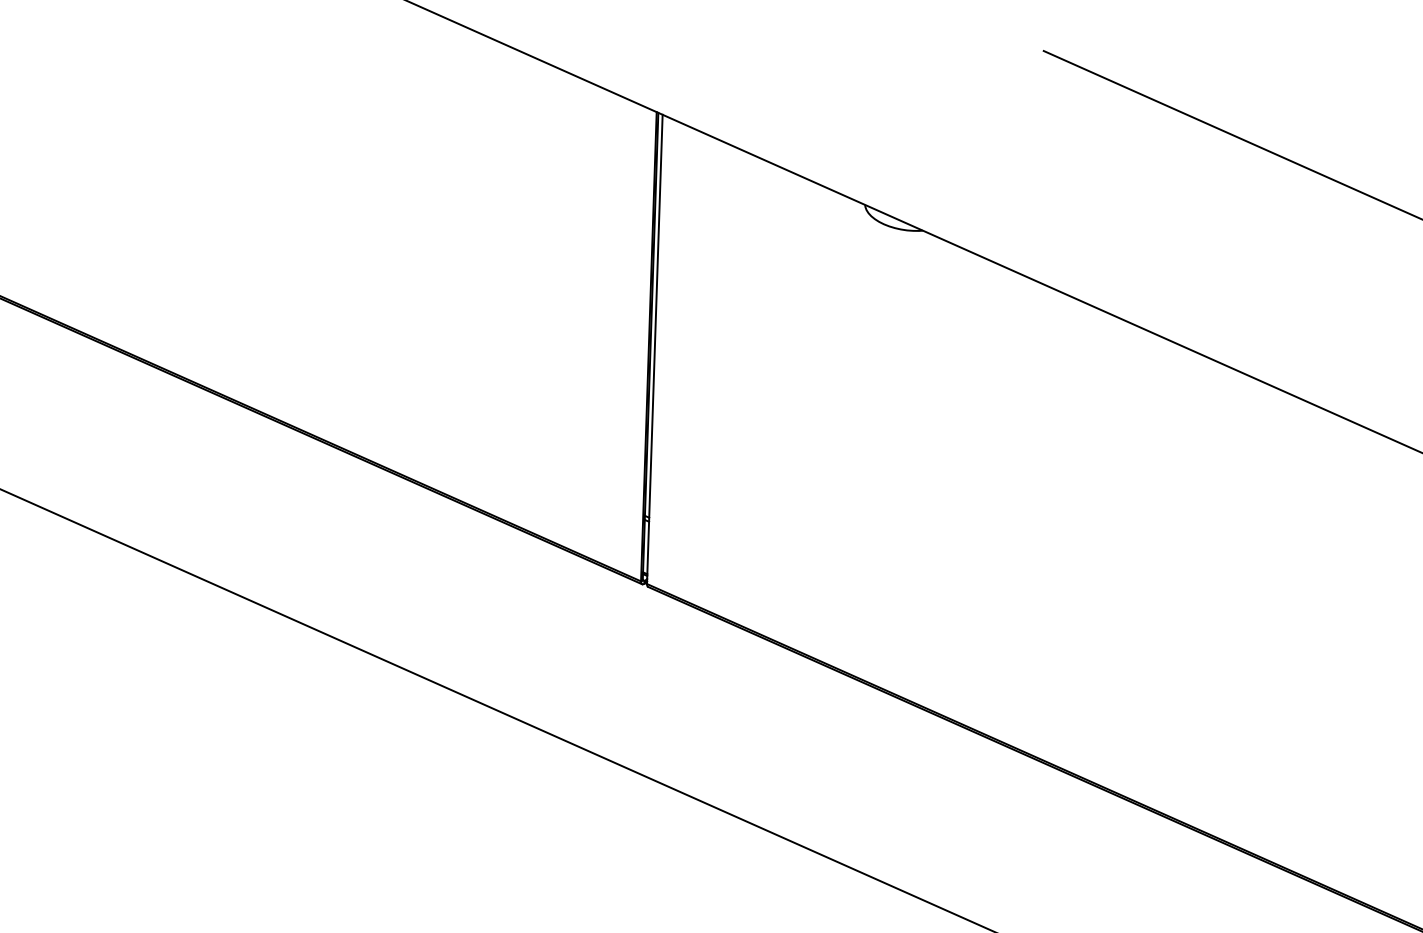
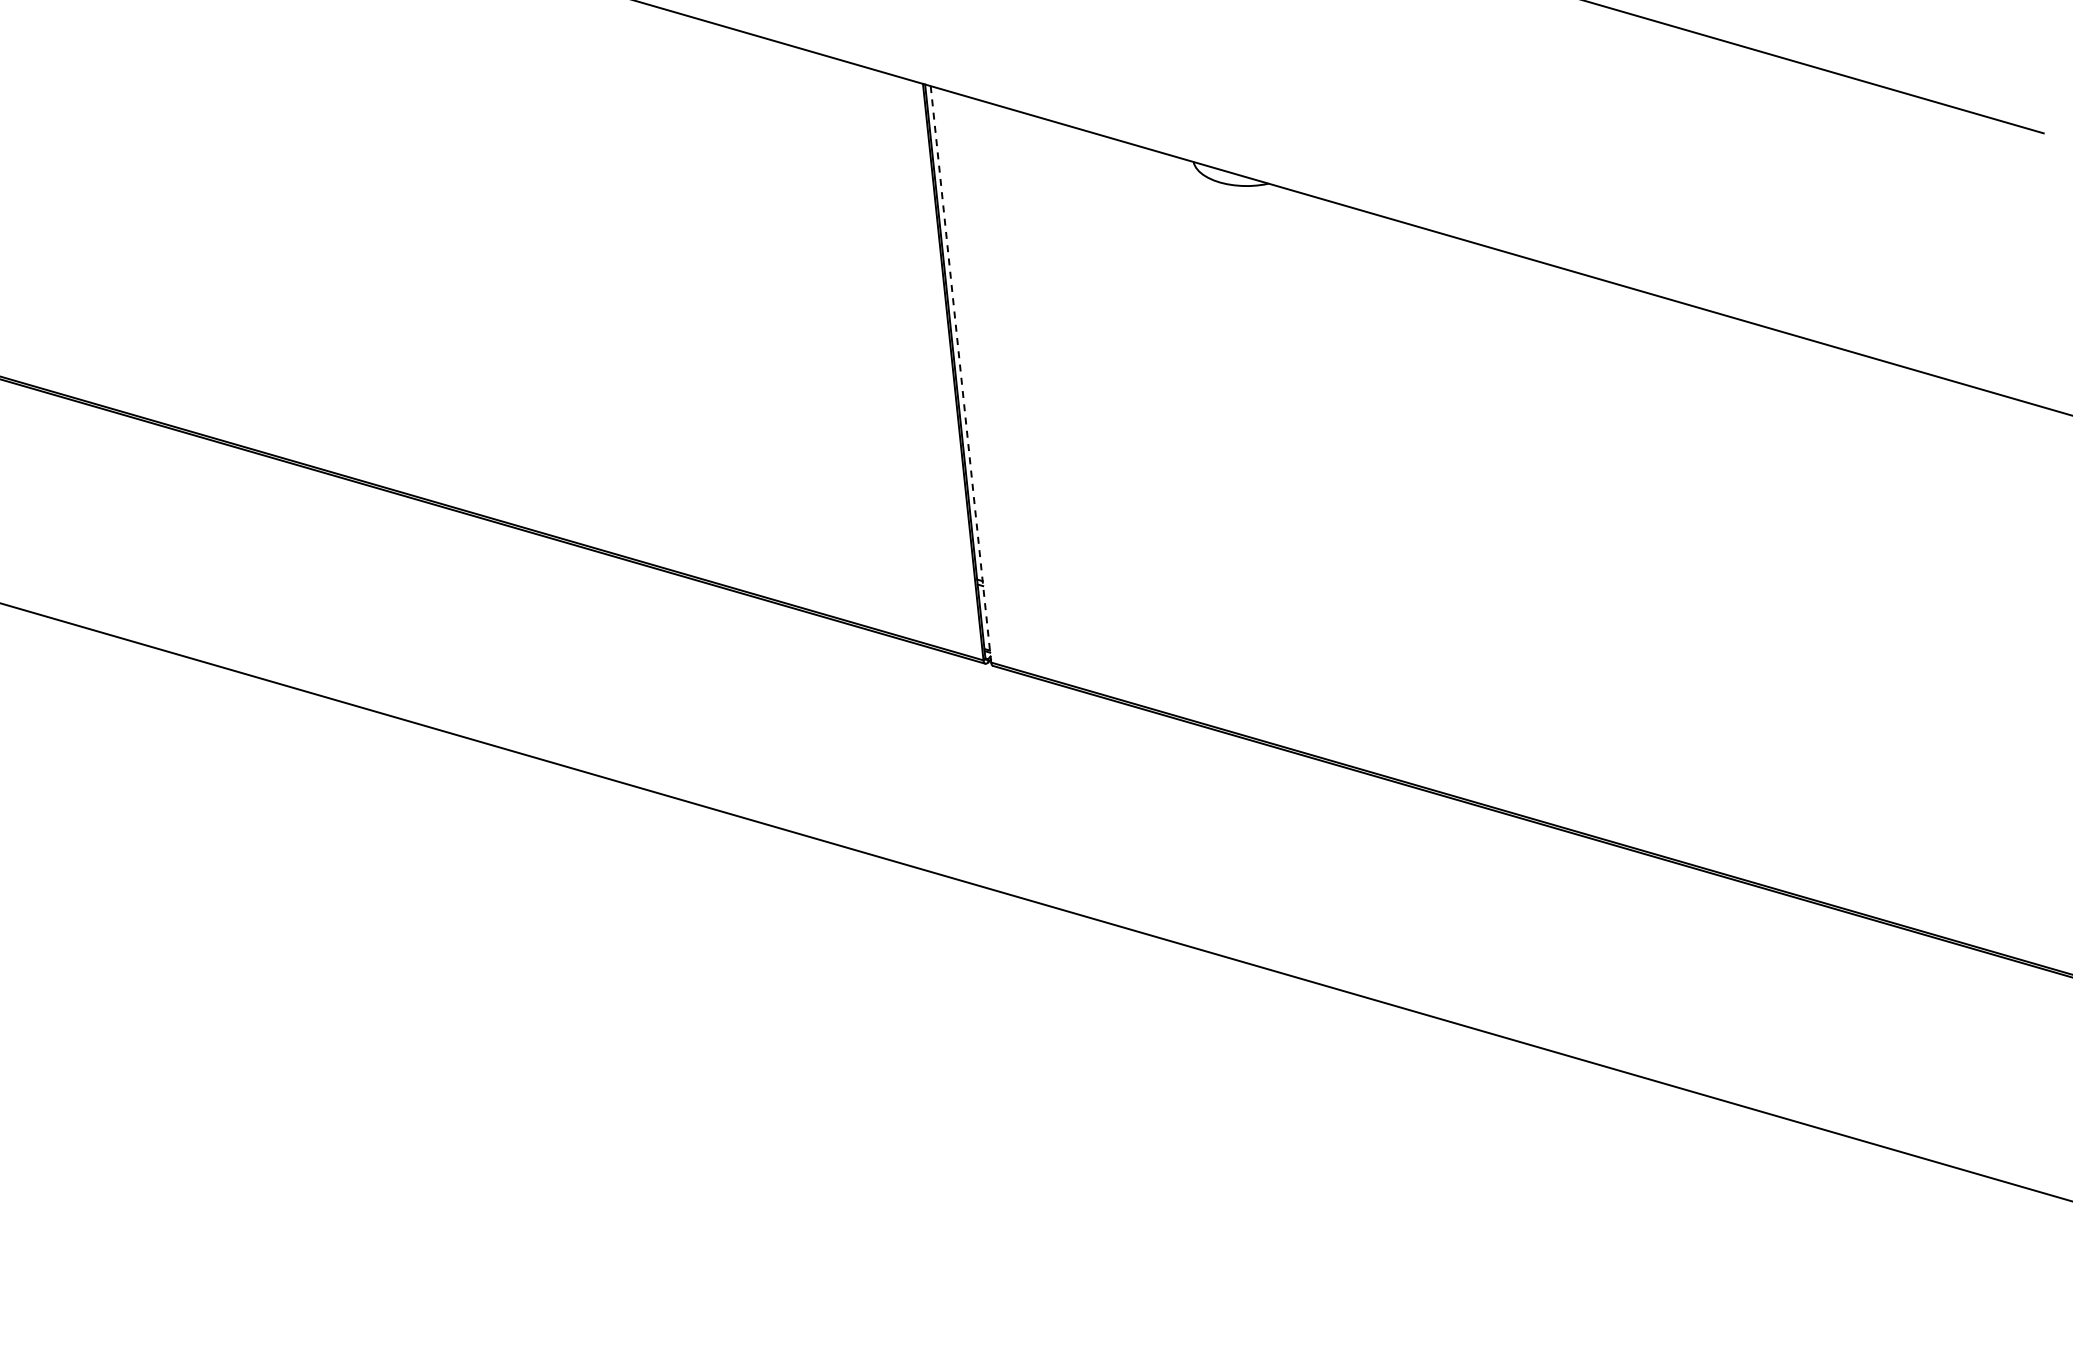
line: (654, 349) -> (960, 374), solid -> dashed

